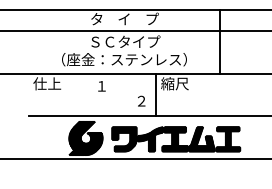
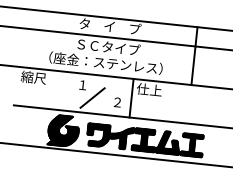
text: (46, 83) -> (33, 77), 仕上 -> 縮尺
text: (174, 83) -> (149, 89), 縮尺 -> 仕上
line: (113, 99) -> (92, 98), added

